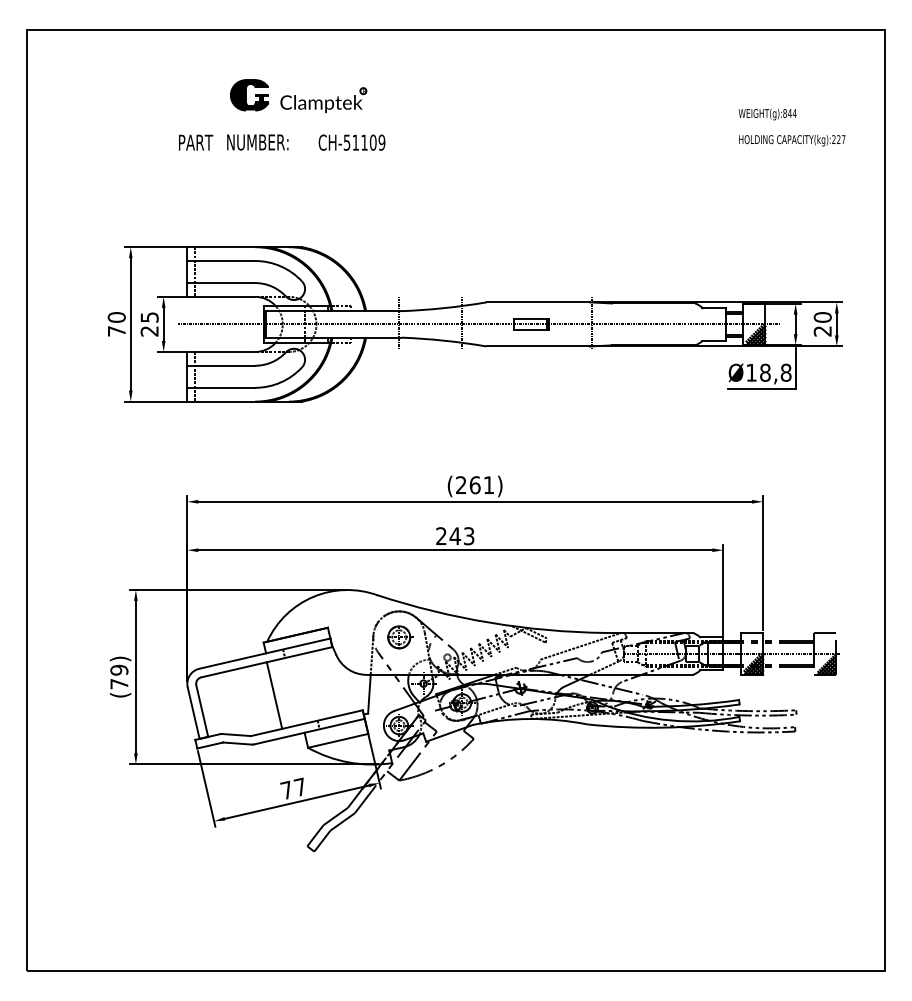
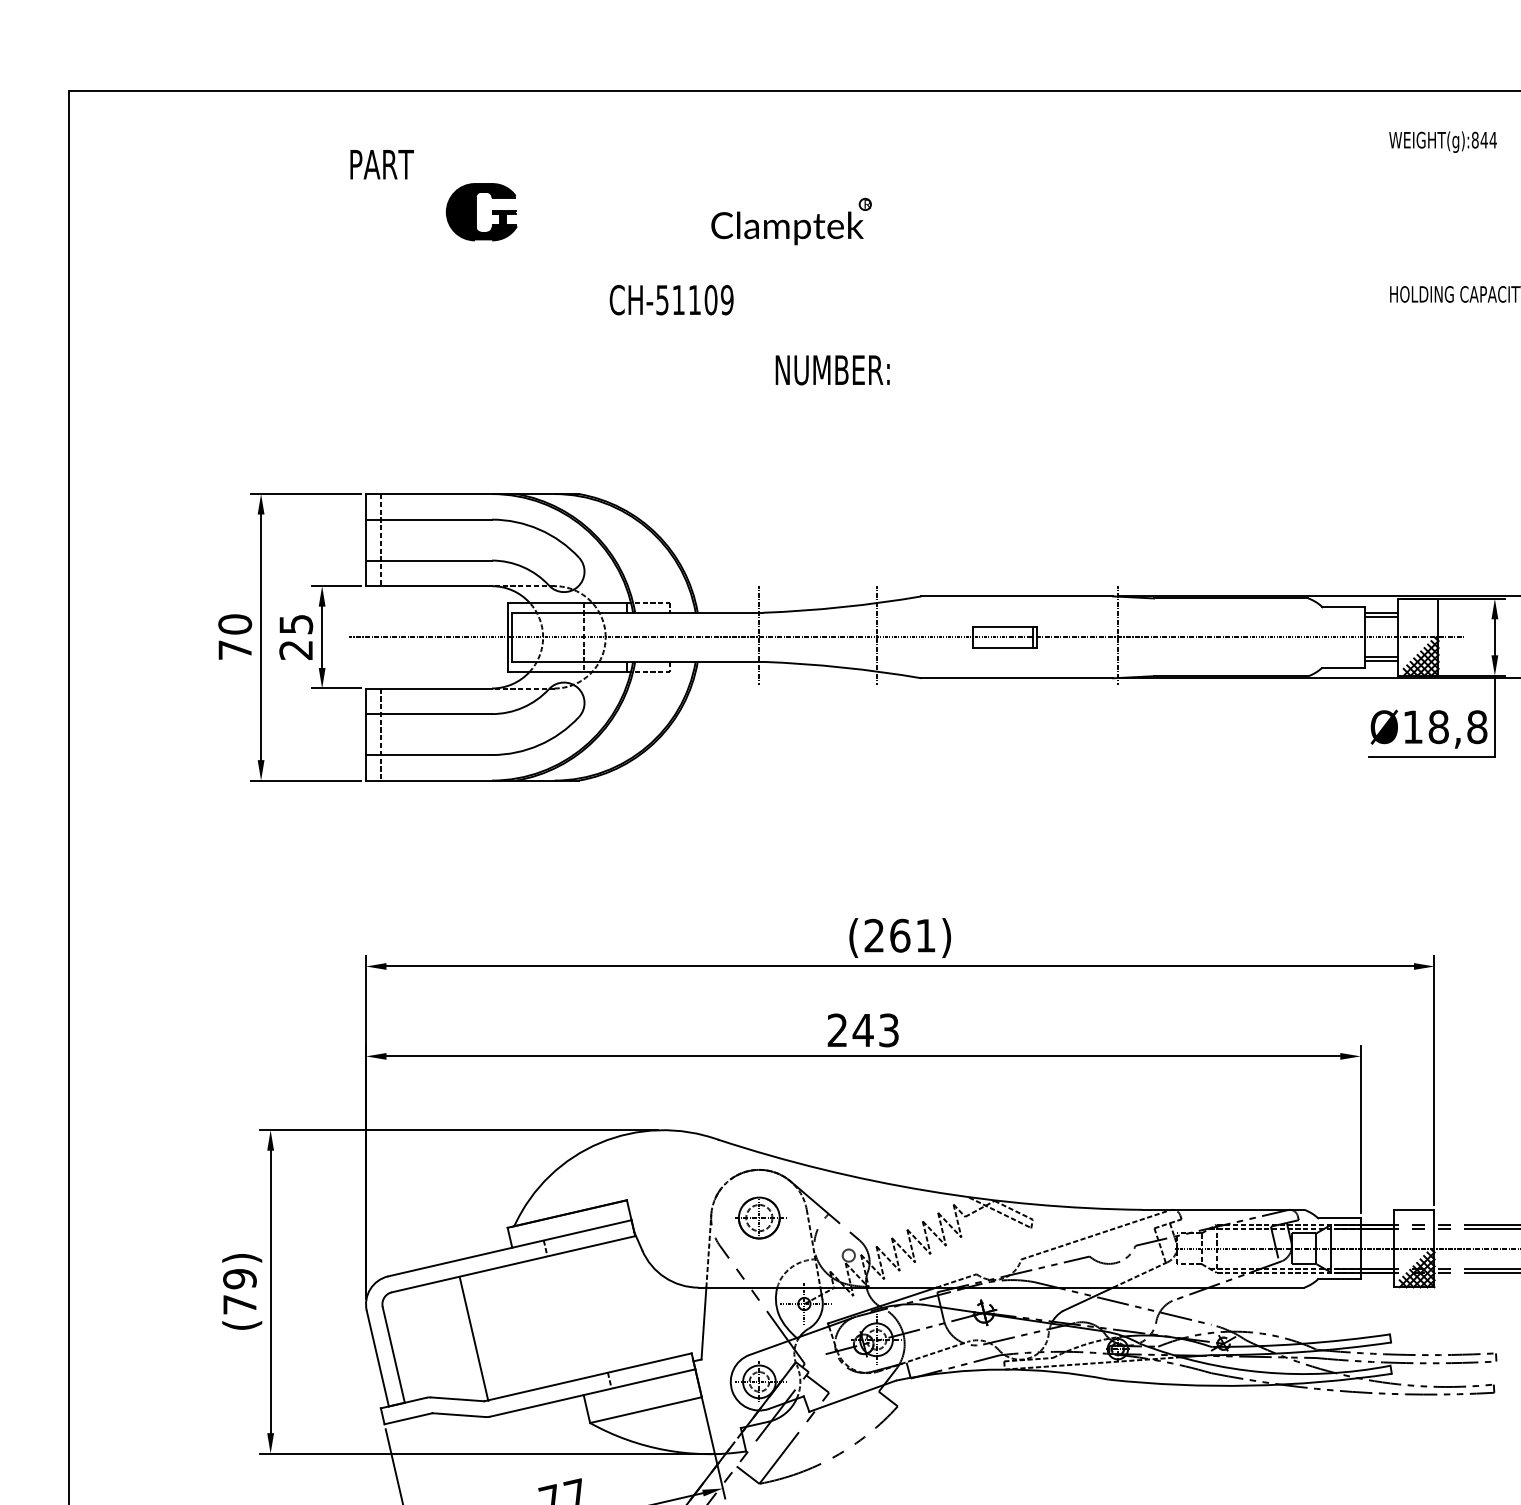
part: (323, 100) -> (791, 221), moved
text: (767, 114) -> (1442, 142), moved
text: (196, 142) -> (383, 164), moved
text: (257, 142) -> (832, 370), moved
line: (274, 695) -> (473, 1338), moved

